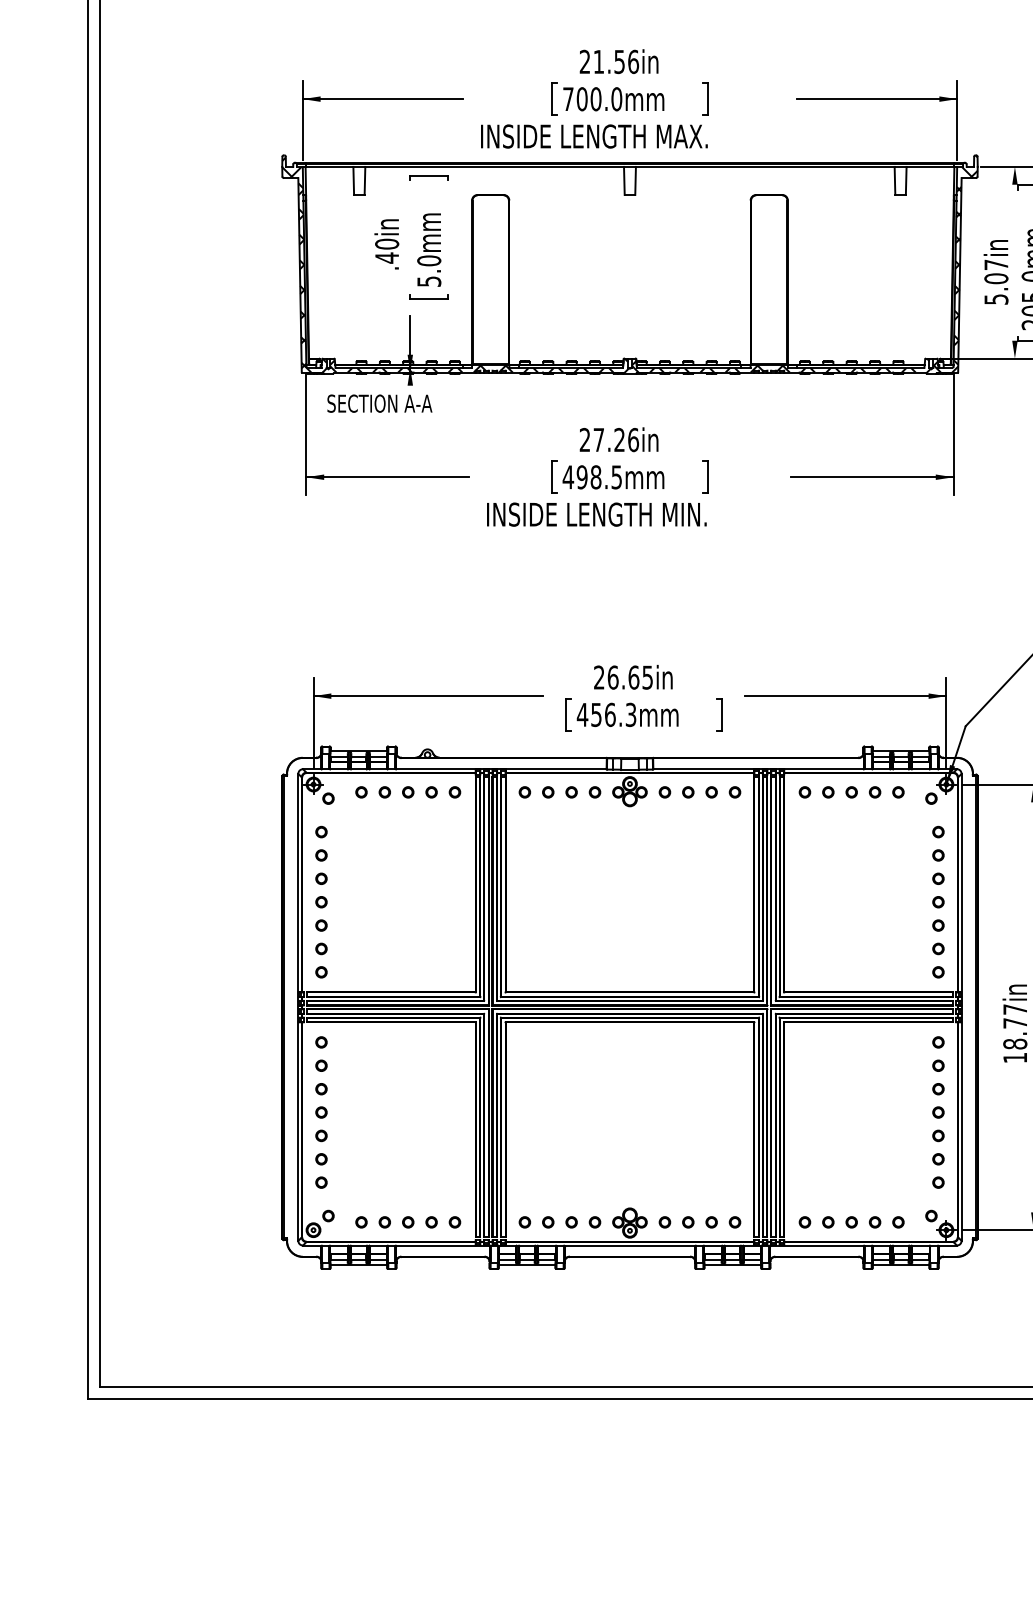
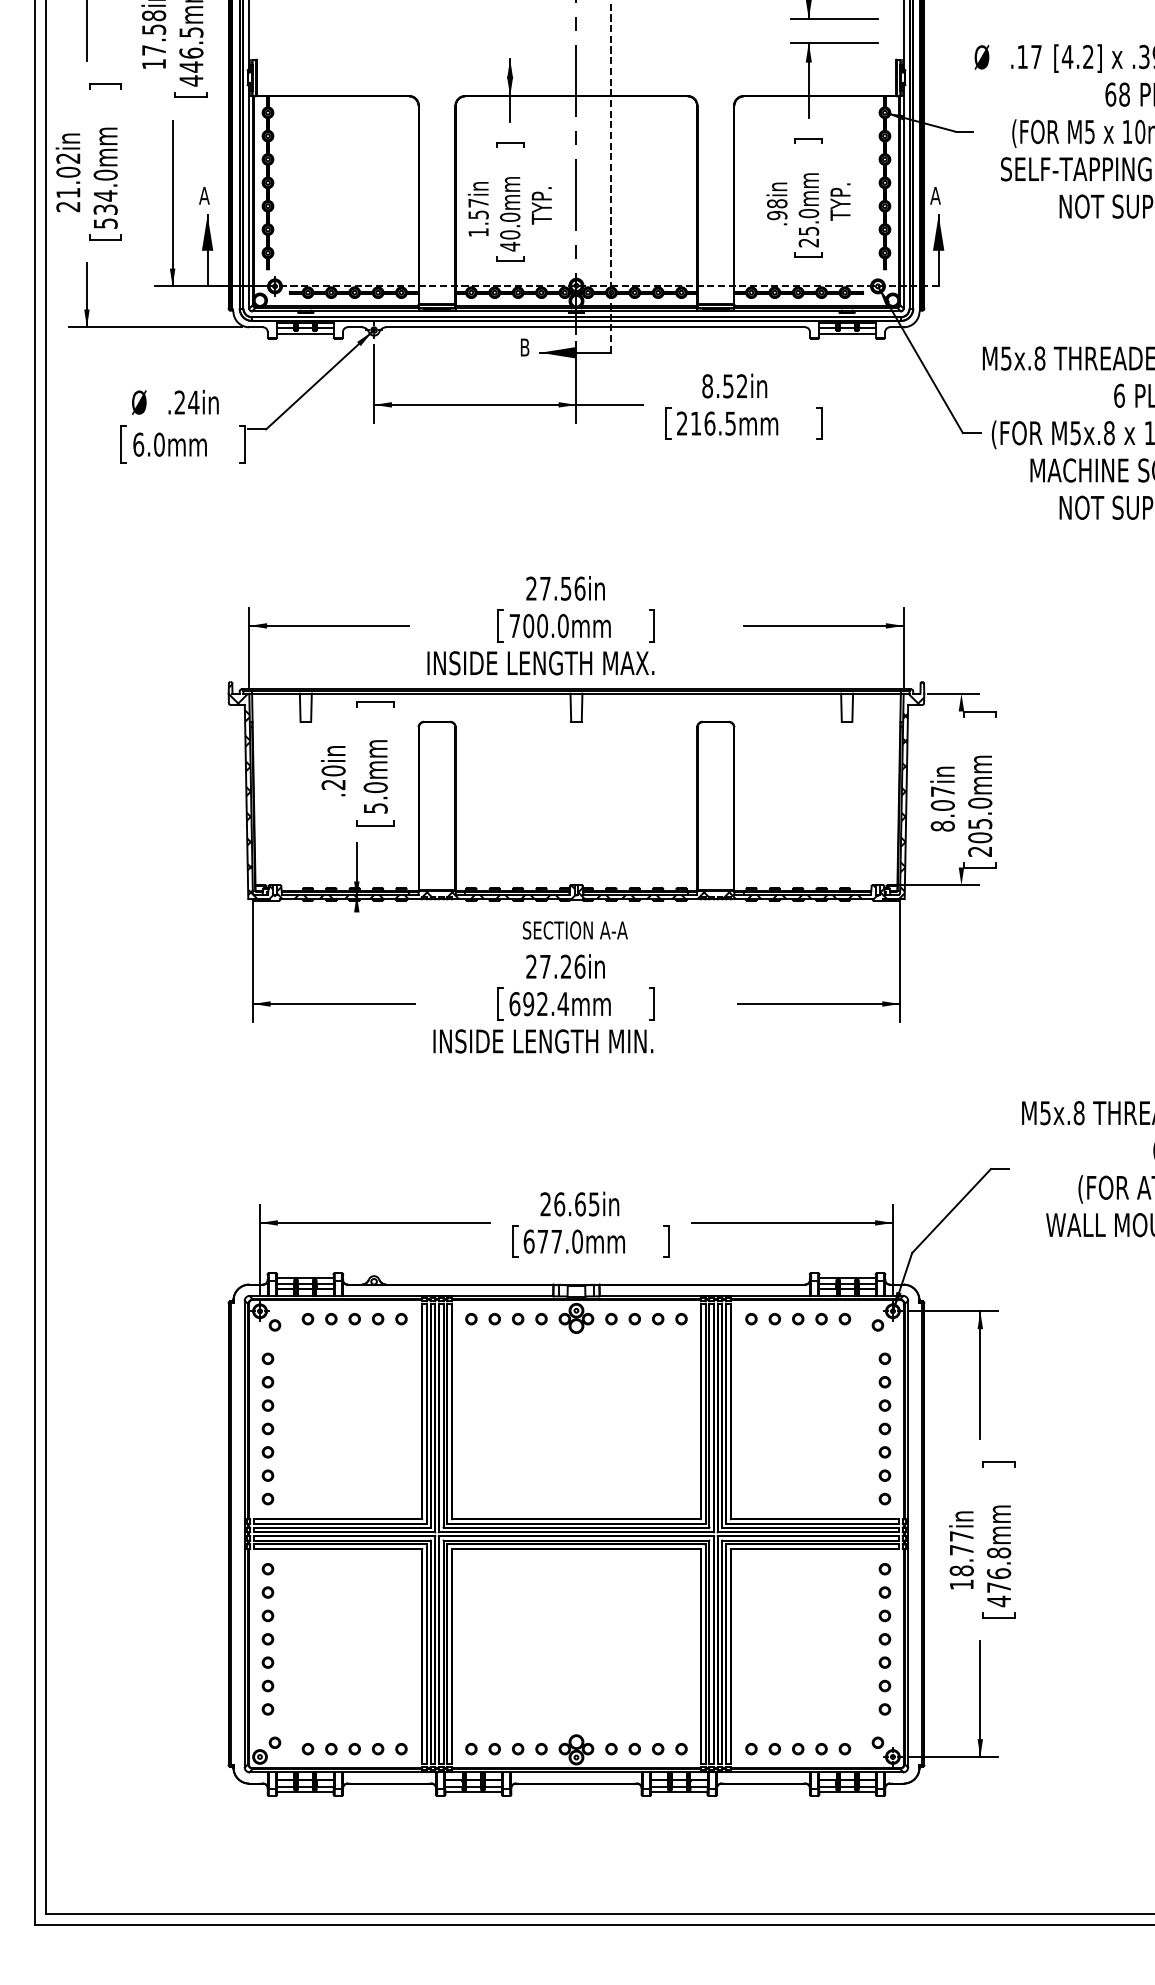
text: (599, 61) -> (545, 588), 21.56in -> 27.56in
text: (387, 257) -> (333, 784), .40in -> .20in
text: (996, 298) -> (942, 825), 5.07in -> 8.07in
text: (380, 403) -> (575, 930), moved
text: (592, 477) -> (538, 1004), 498.5mm -> 692.4mm
text: (606, 714) -> (552, 1241), 456.3mm -> 677.0mm

